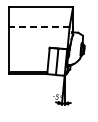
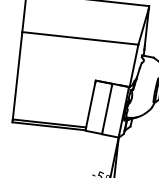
line: (38, 26) -> (78, 37), dashed -> solid

